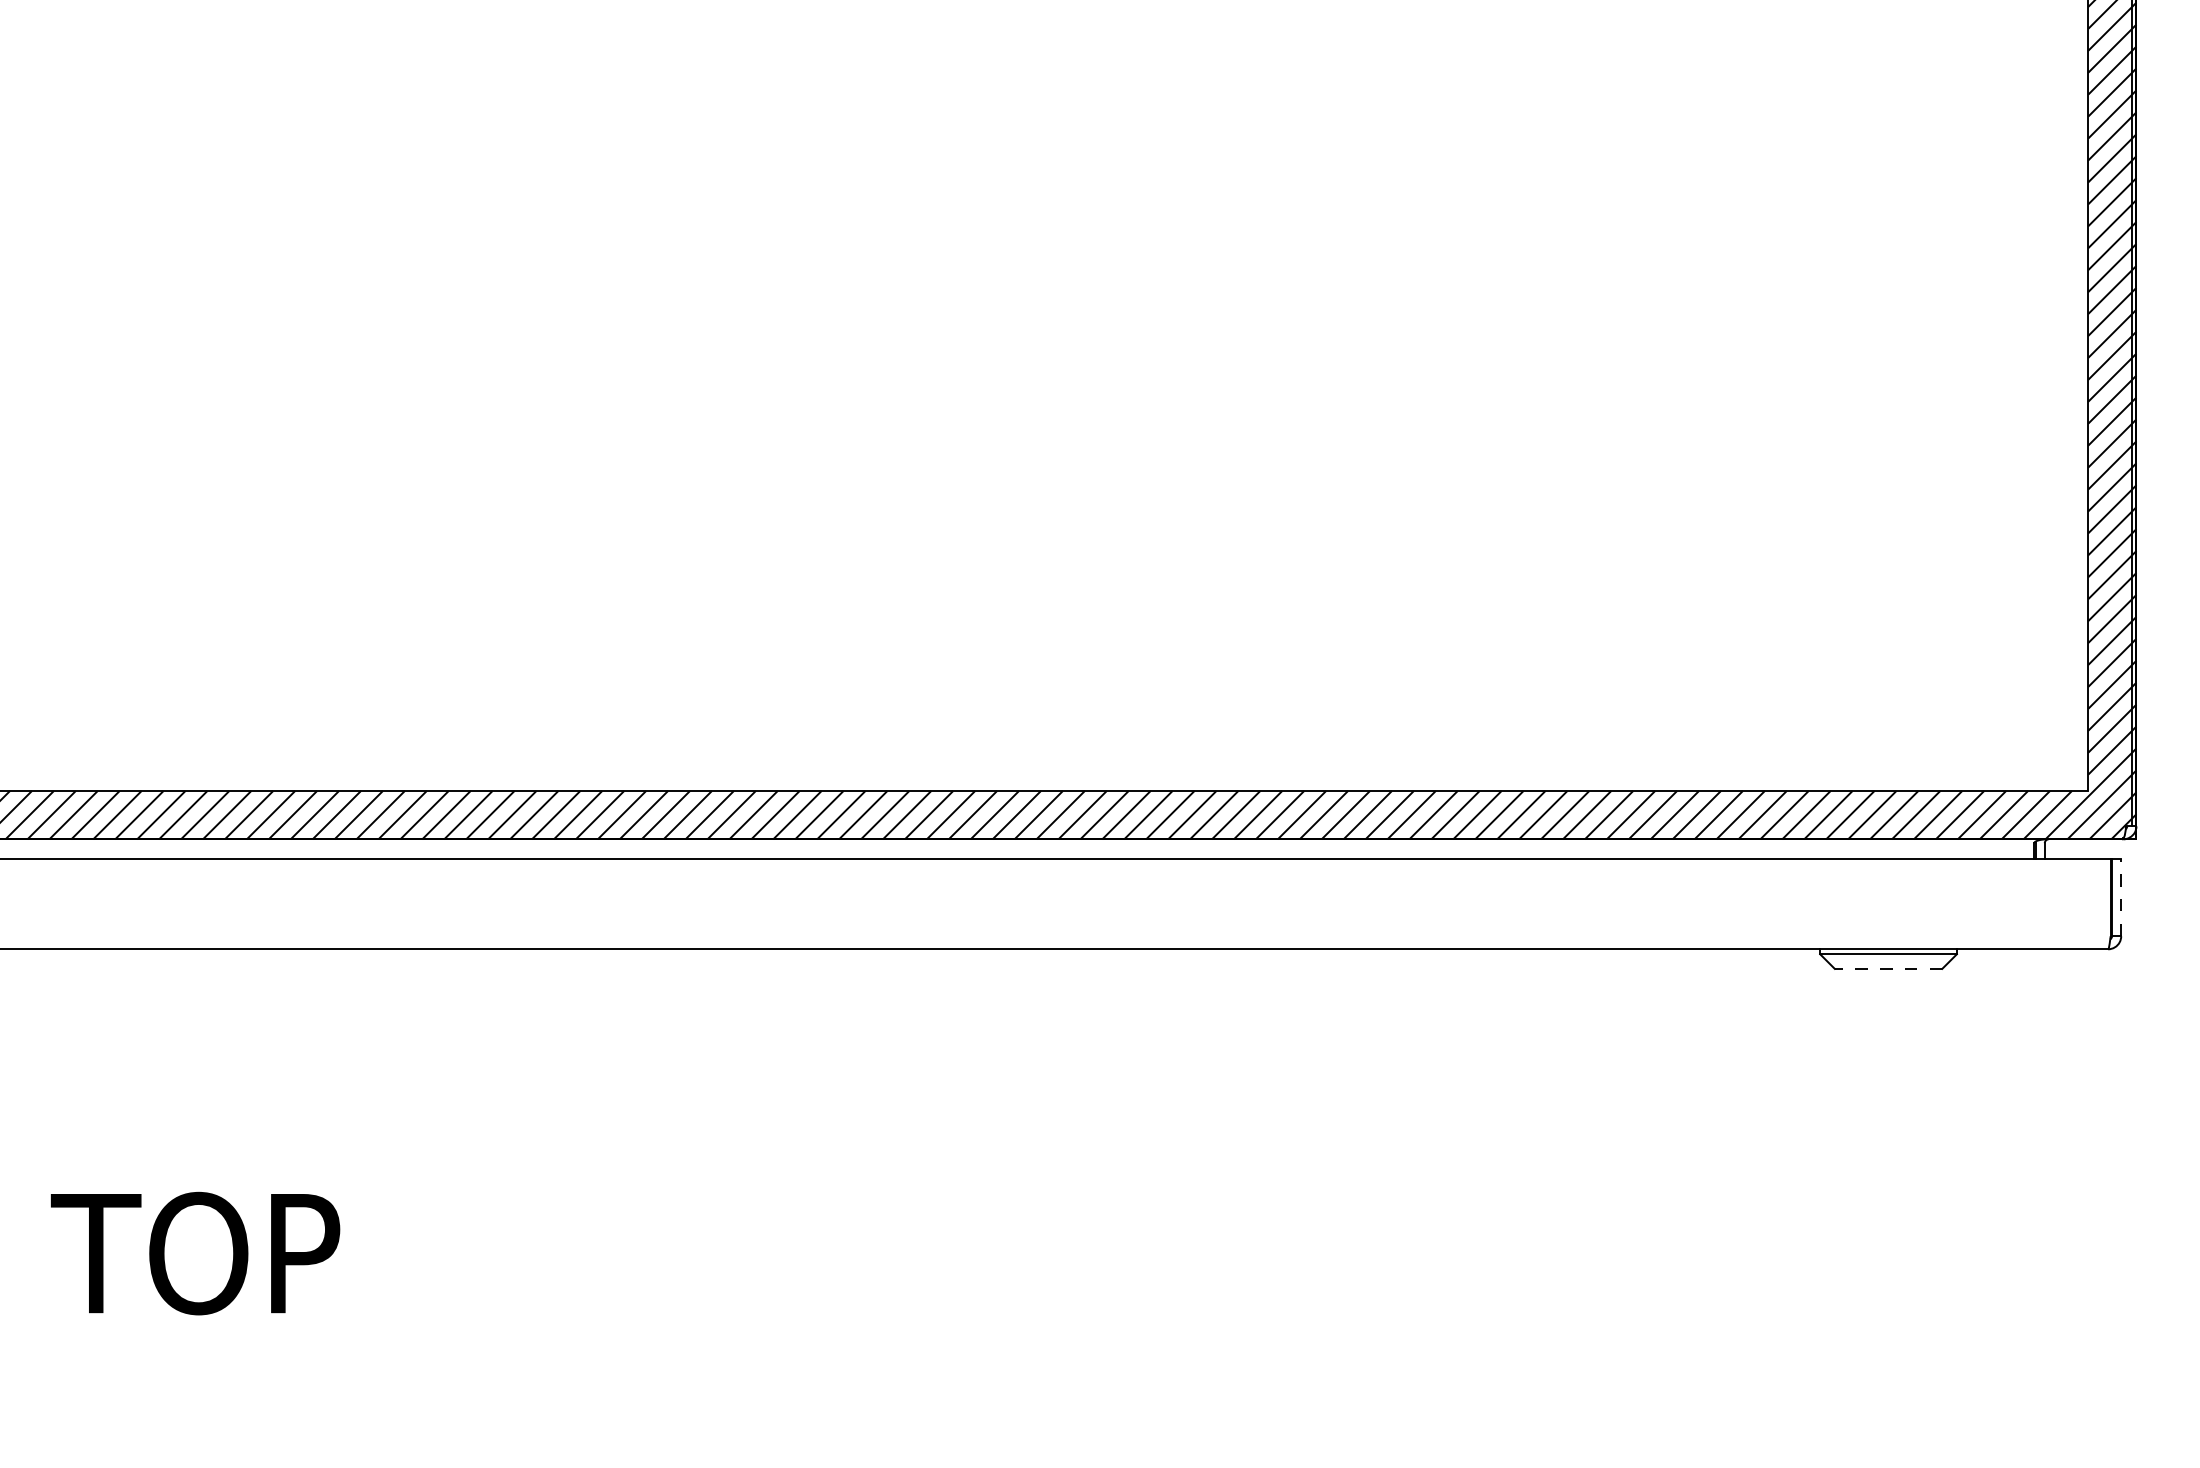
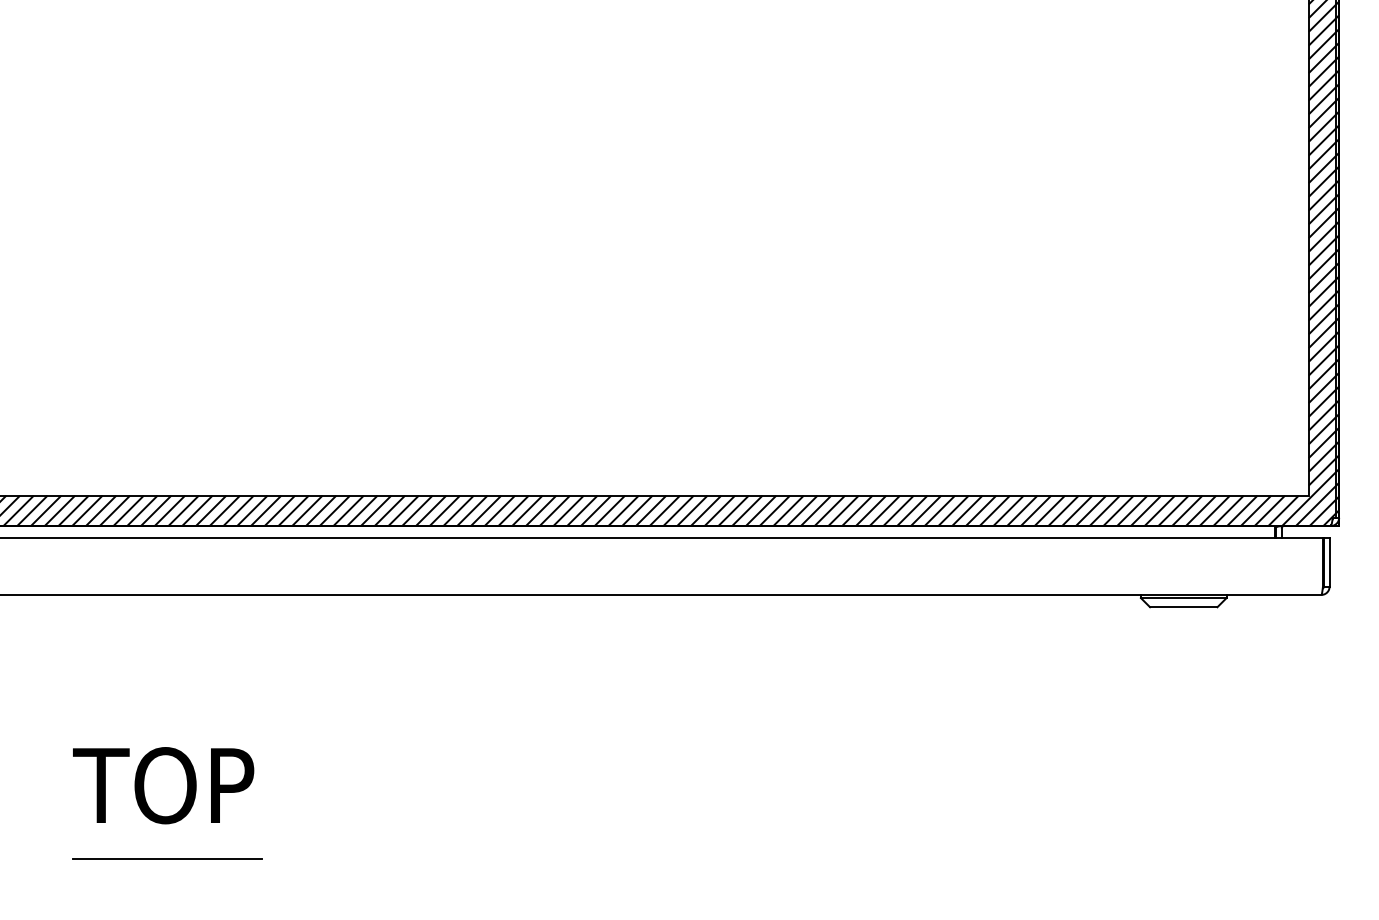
line: (2121, 895) -> (1329, 561), dashed -> solid
line: (1888, 969) -> (1183, 607), dashed -> solid
text: (195, 1253) -> (163, 785), moved
line: (267, 1369) -> (167, 858), added

